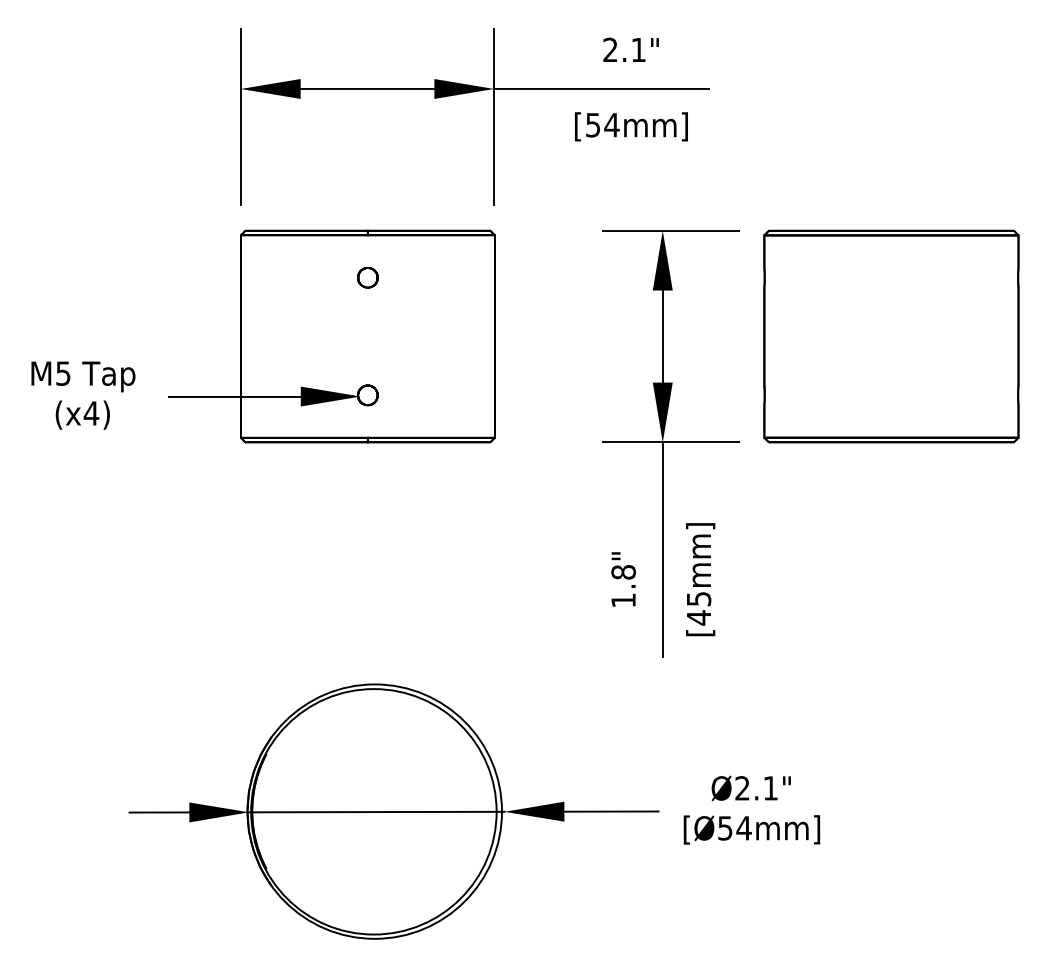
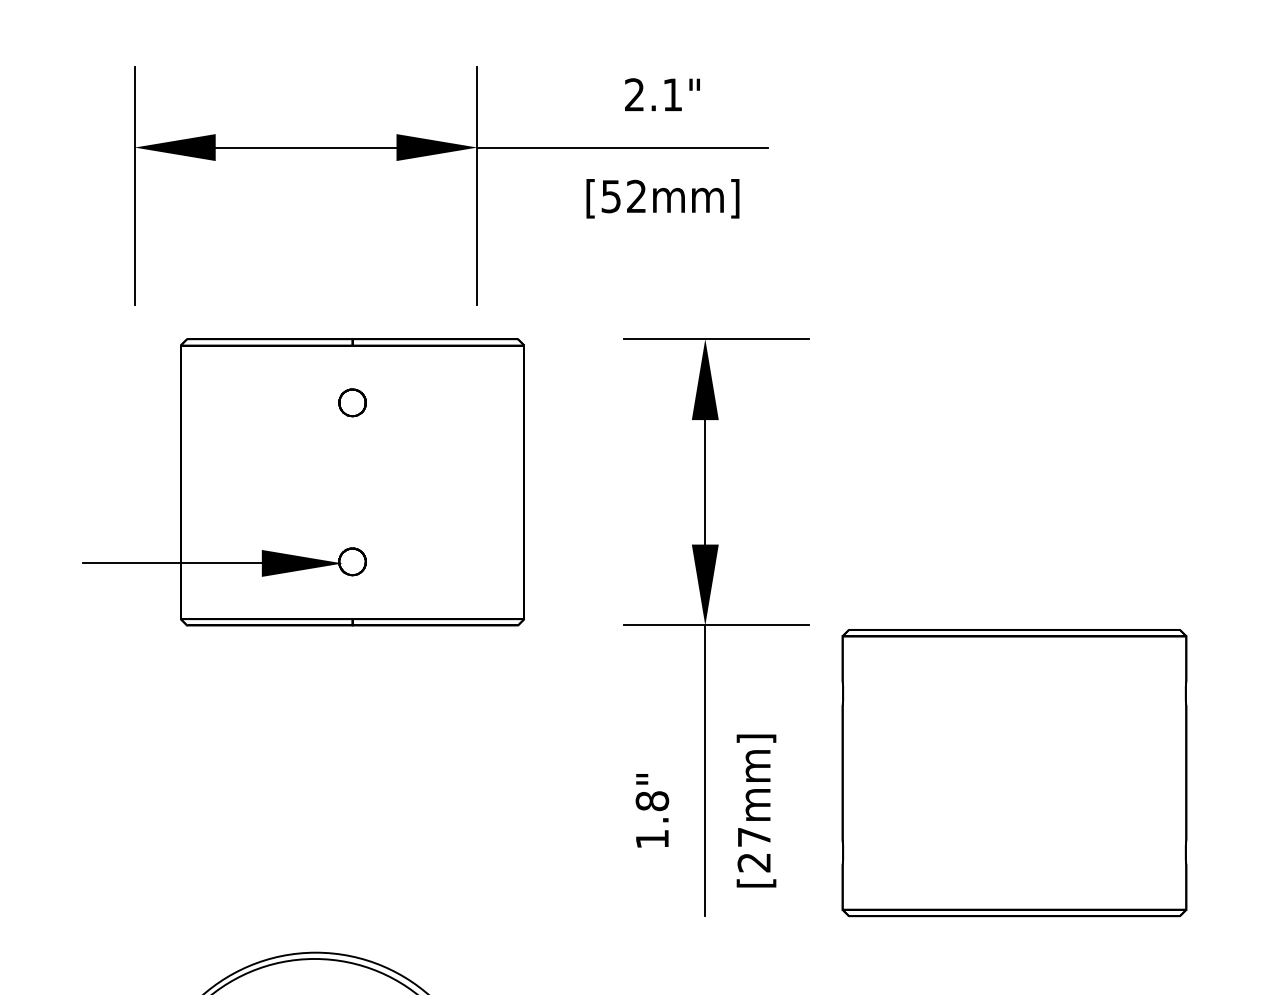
text: (611, 124) -> (635, 195), [54mm] -> [52mm]
part: (331, 336) -> (303, 482), moved
part: (891, 336) -> (1014, 772), moved
text: (698, 608) -> (753, 850), [45mm] -> [27mm]

